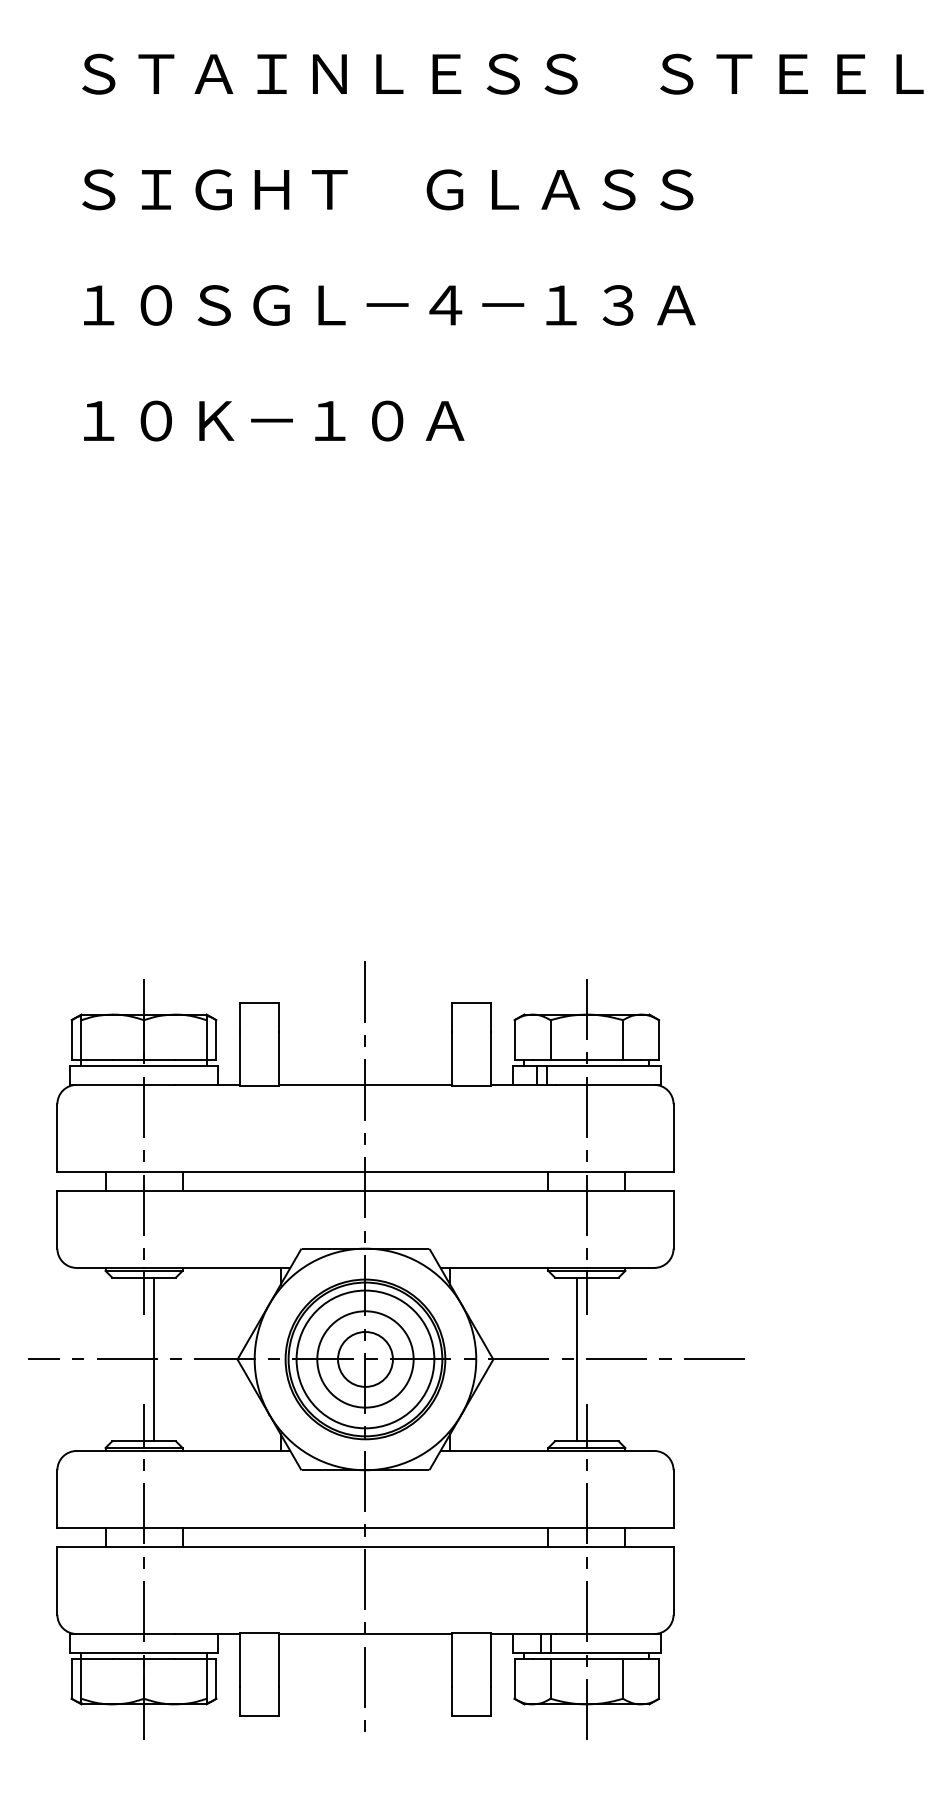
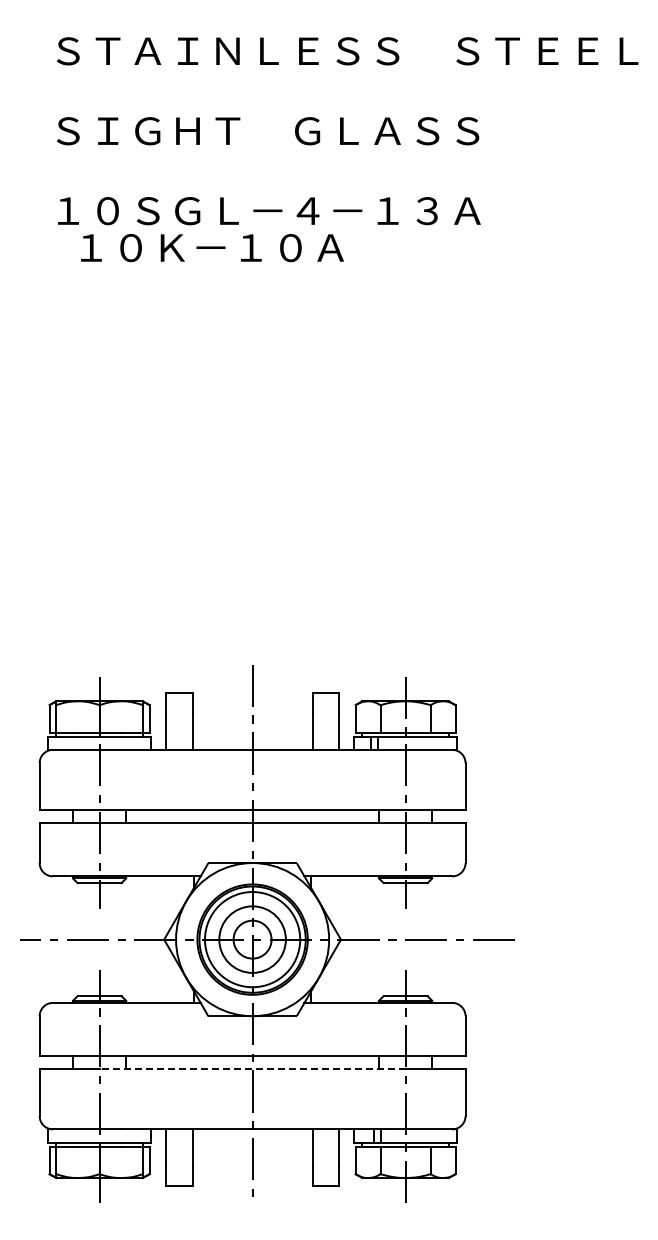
text: (274, 421) -> (212, 248), moved
line: (154, 1359) -> (106, 939), removed
line: (577, 1359) -> (399, 939), removed
line: (365, 1547) -> (252, 1069), solid -> dashed

